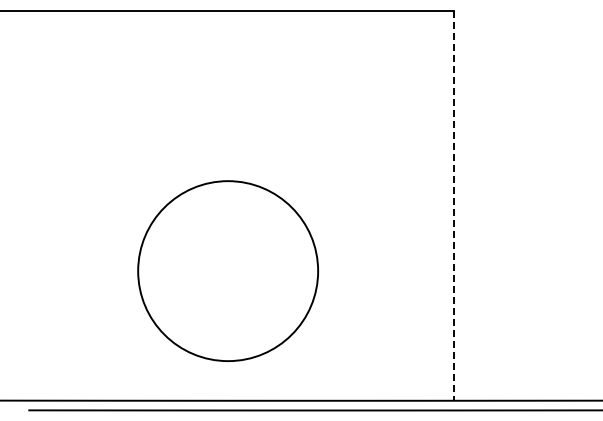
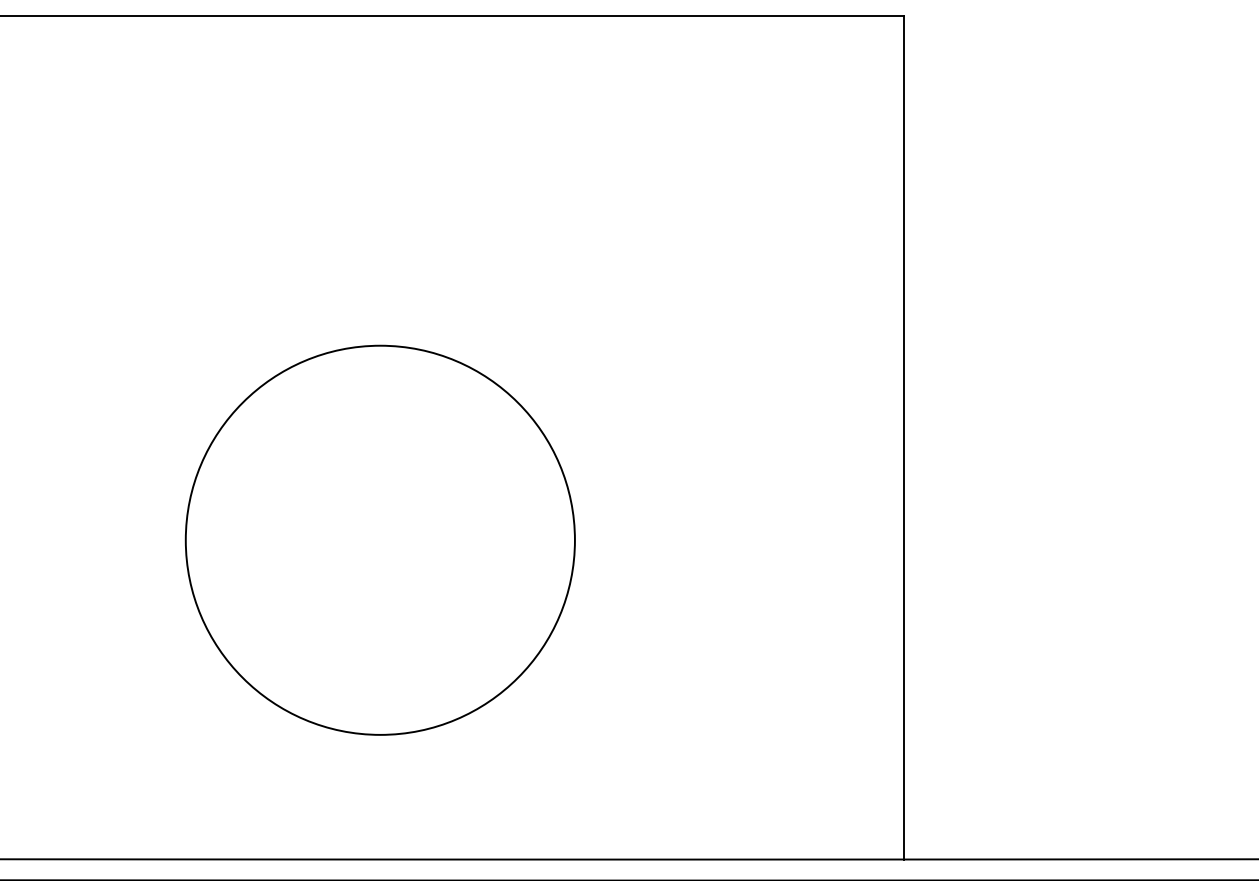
line: (454, 205) -> (904, 437), dashed -> solid
circle: (227, 270) -> (378, 538), moved

